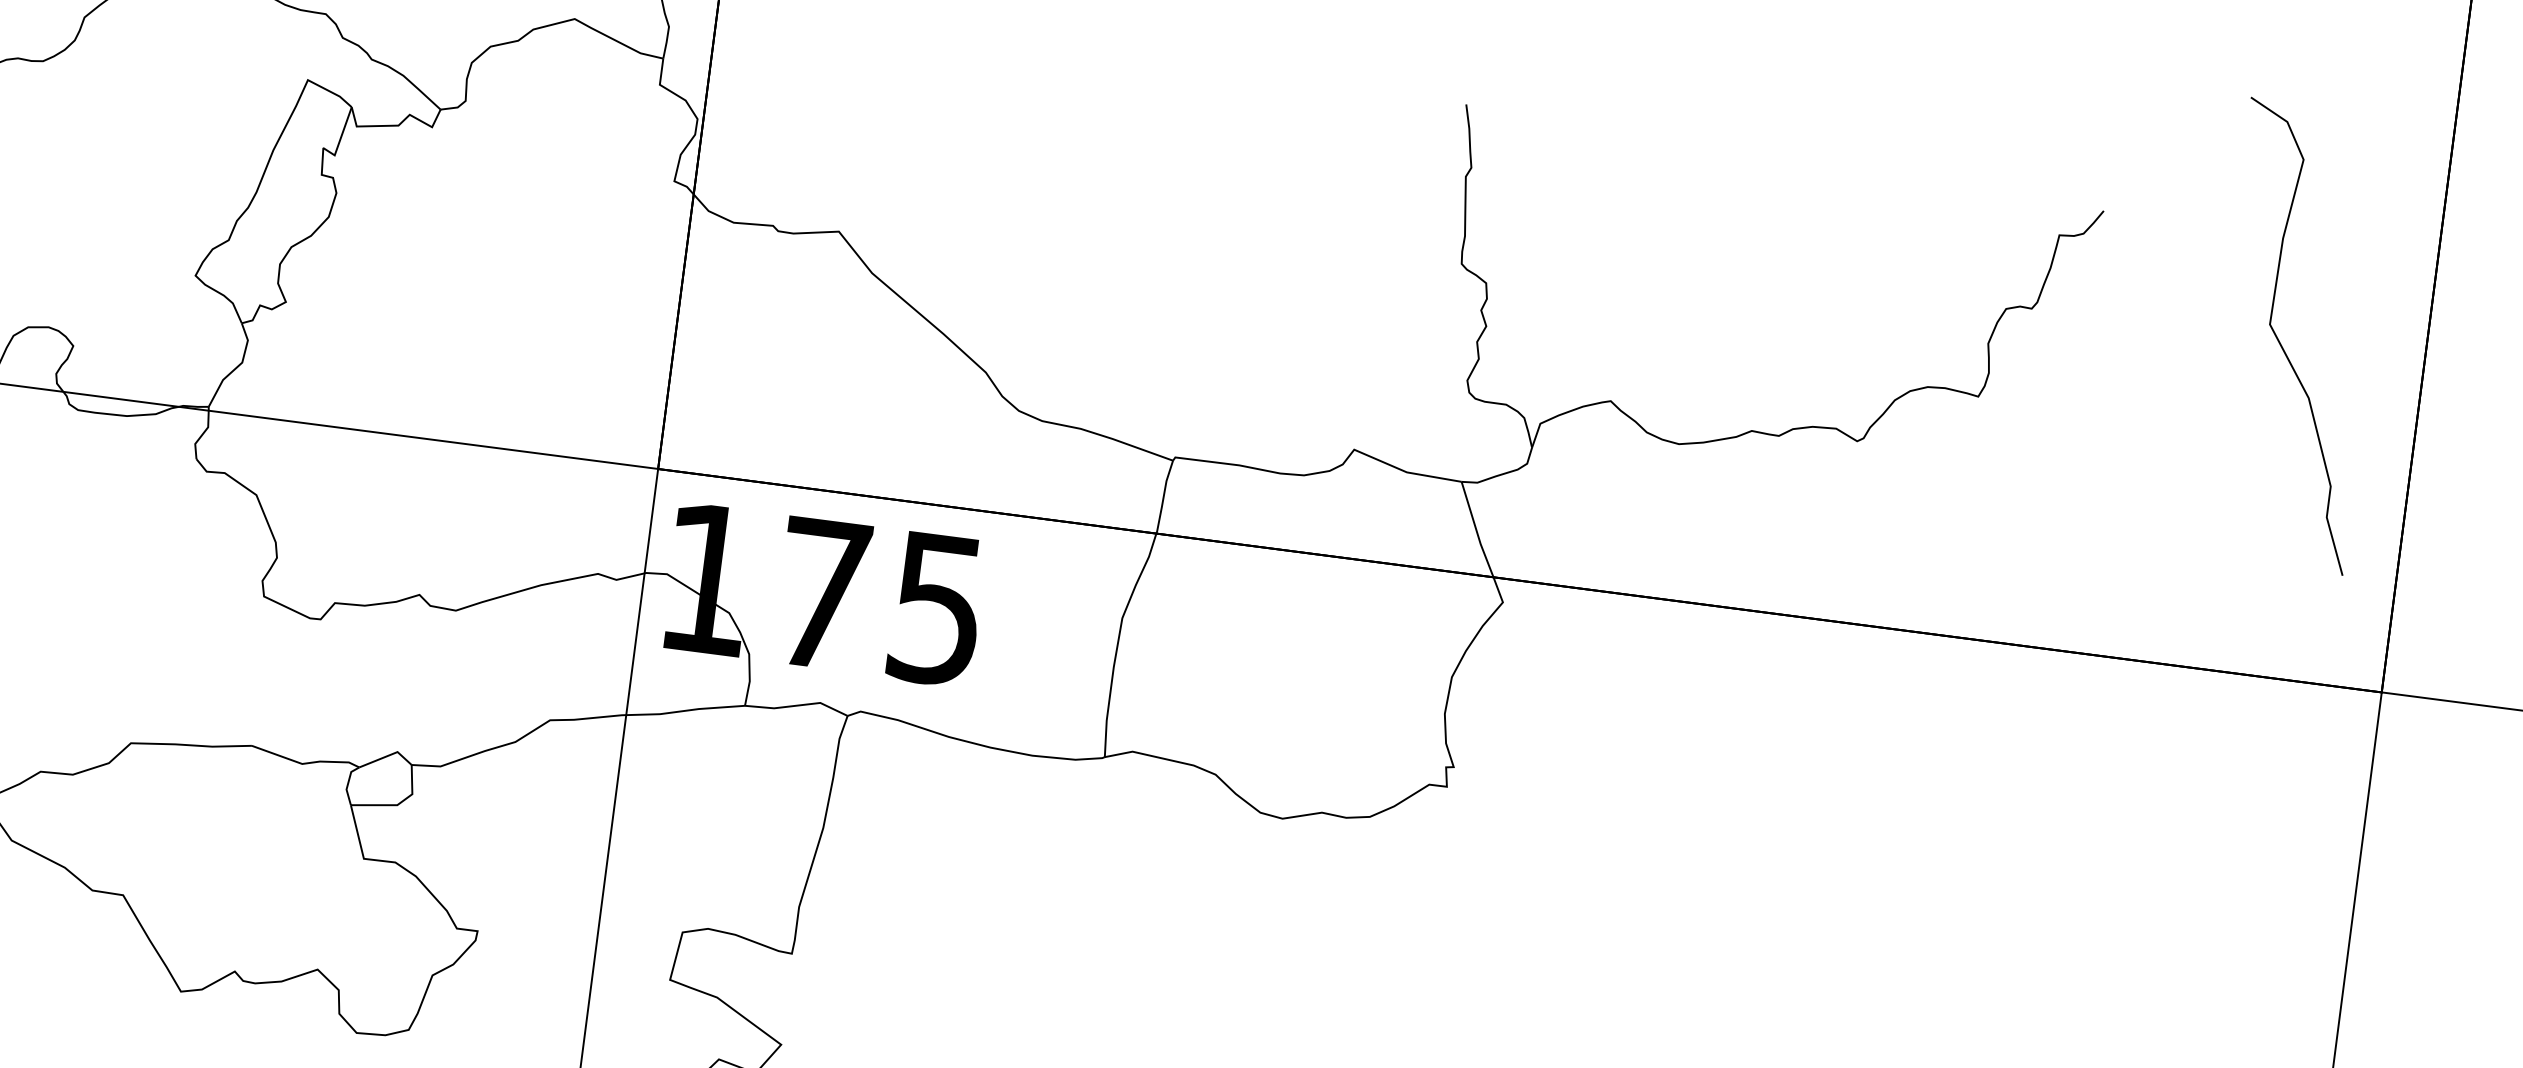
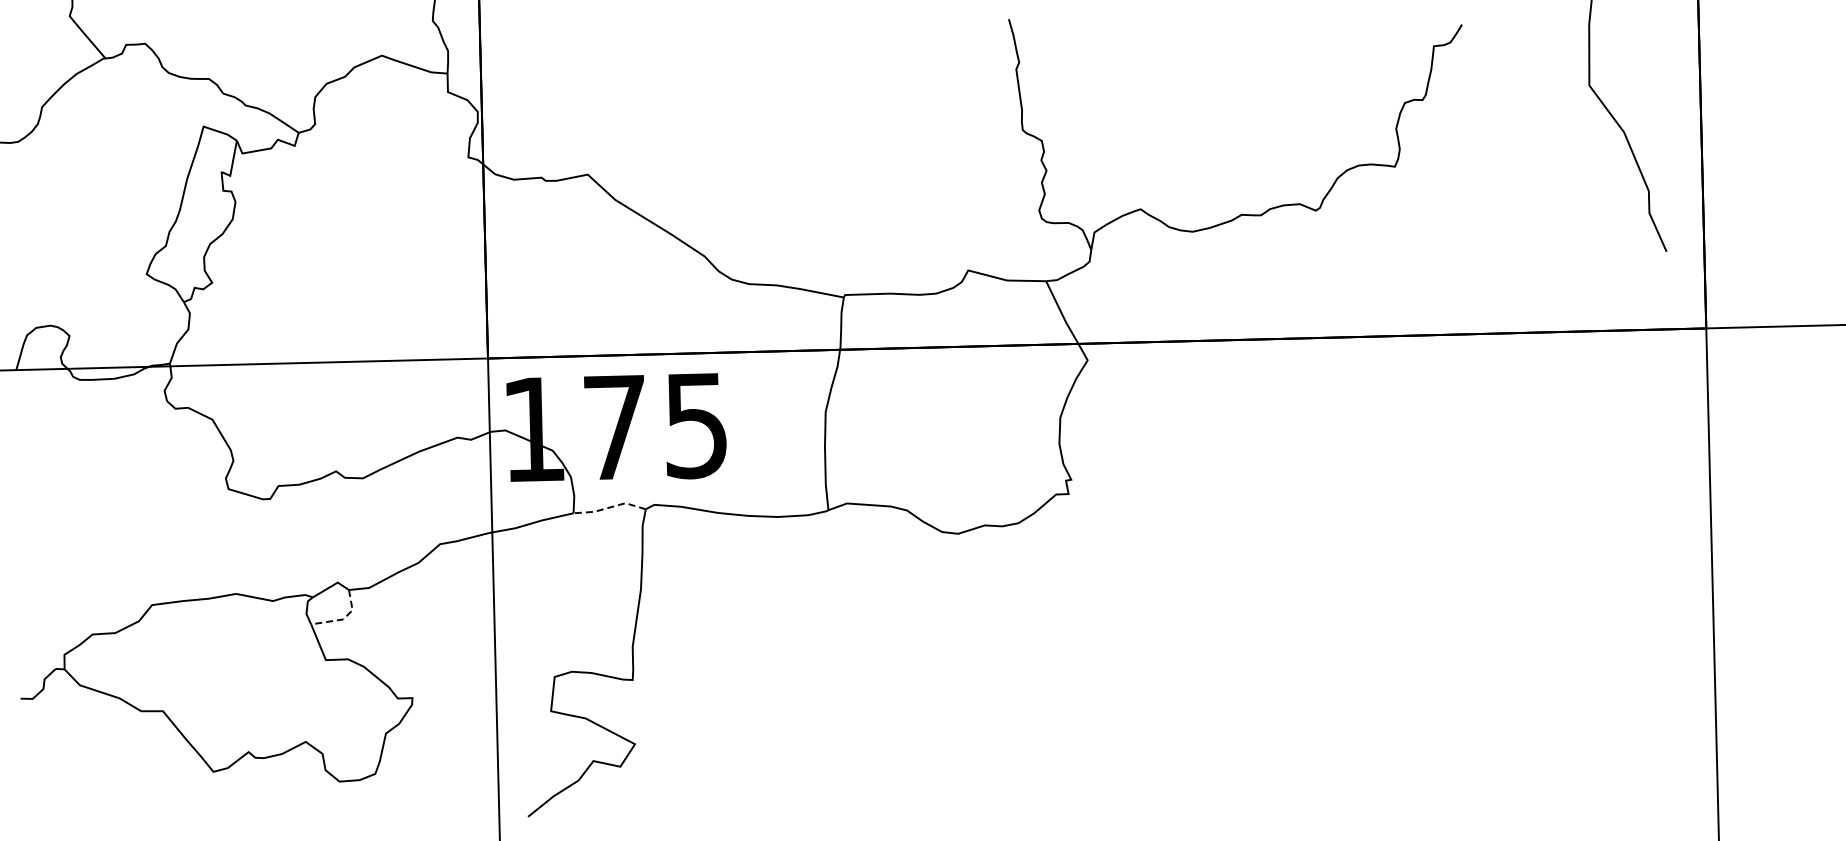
line: (798, 705) -> (610, 507), solid -> dashed
line: (399, 804) -> (344, 618), solid -> dashed

